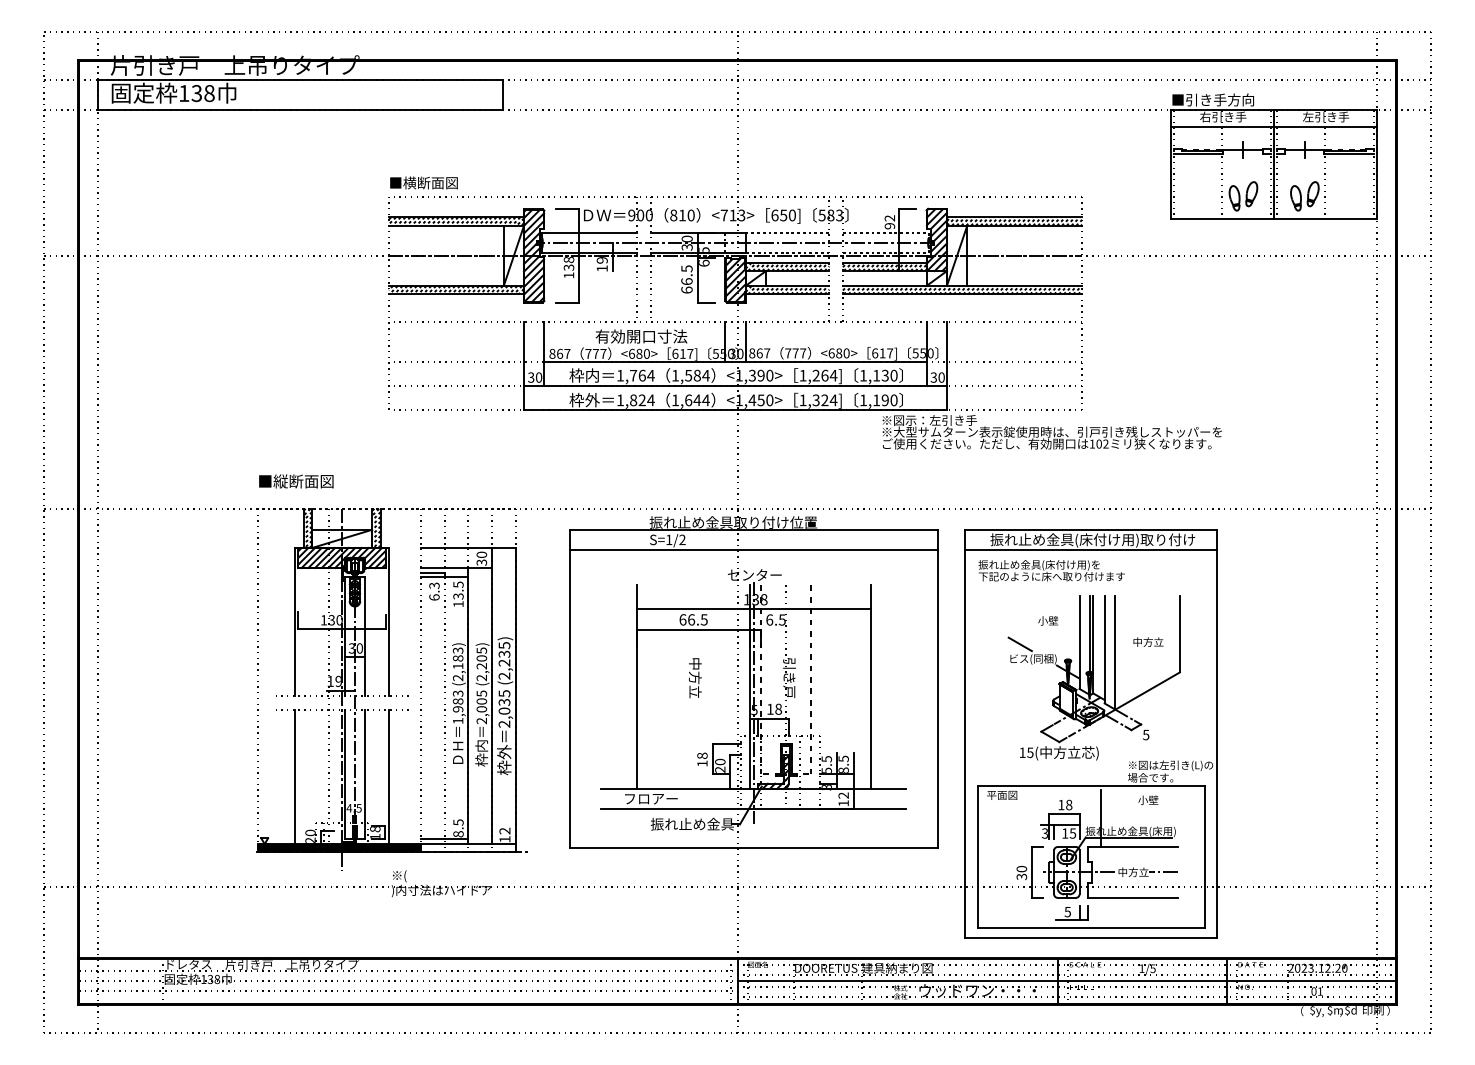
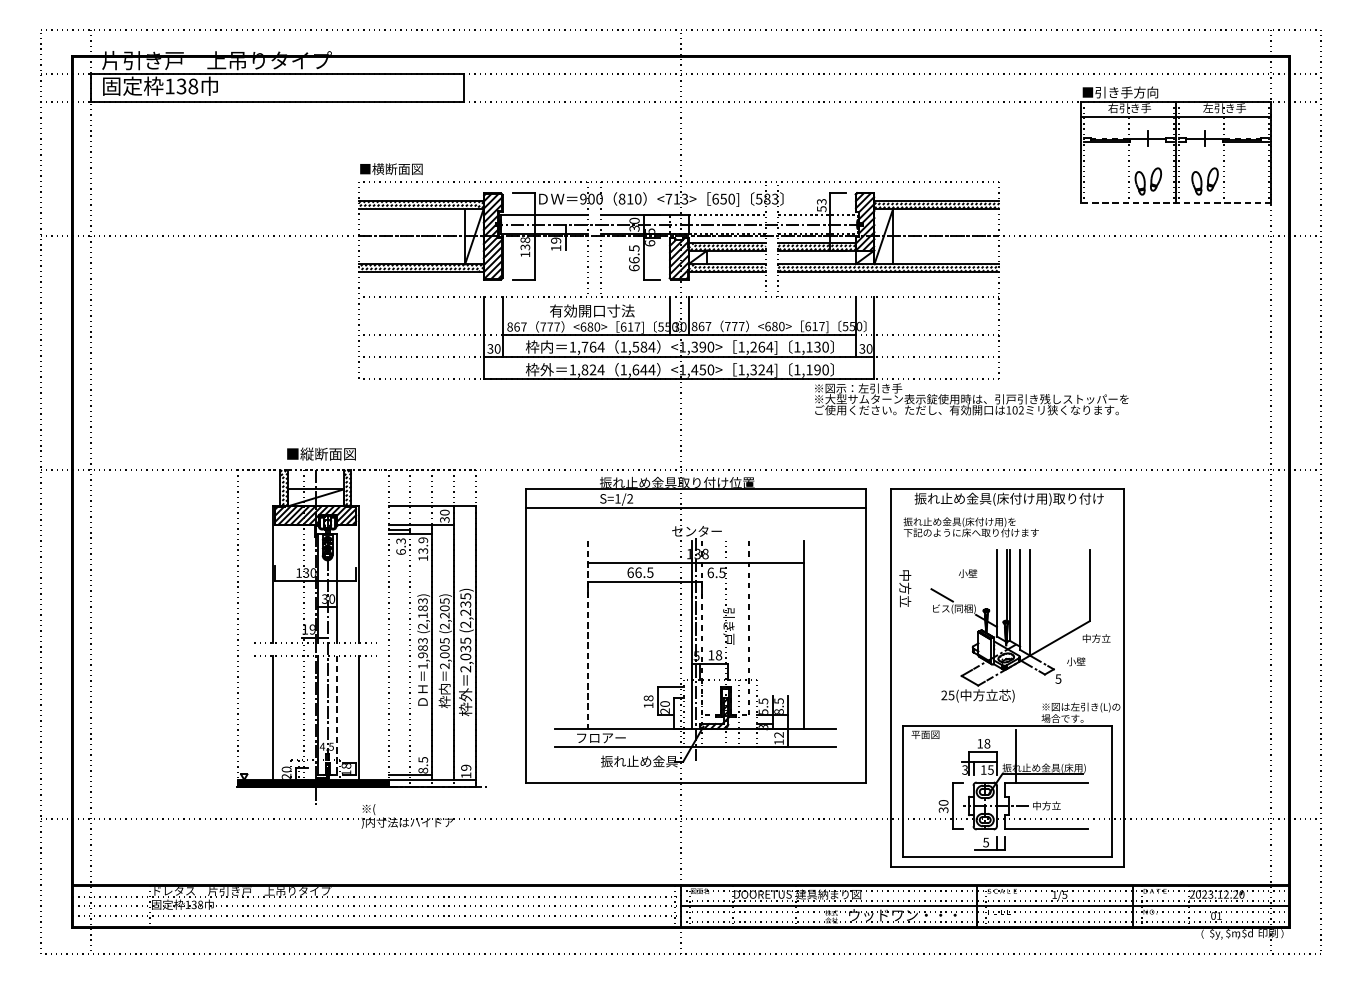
line: (1273, 219) -> (1176, 202), solid -> dashed
text: (889, 222) -> (821, 205), 92 -> 53
text: (296, 481) -> (321, 454), moved
line: (1091, 550) -> (1007, 508), removed
text: (458, 584) -> (423, 540), 13.5 -> 13.9
text: (1148, 641) -> (1096, 637), moved
text: (695, 678) -> (905, 588), moved
line: (637, 687) -> (588, 635), solid -> dashed
text: (1022, 752) -> (944, 695), 15( -> 25(
line: (365, 774) -> (337, 715), solid -> dashed
text: (1148, 799) -> (1076, 661), moved
text: (505, 830) -> (466, 767), 12 -> 19
line: (1162, 872) -> (1073, 806), removed

